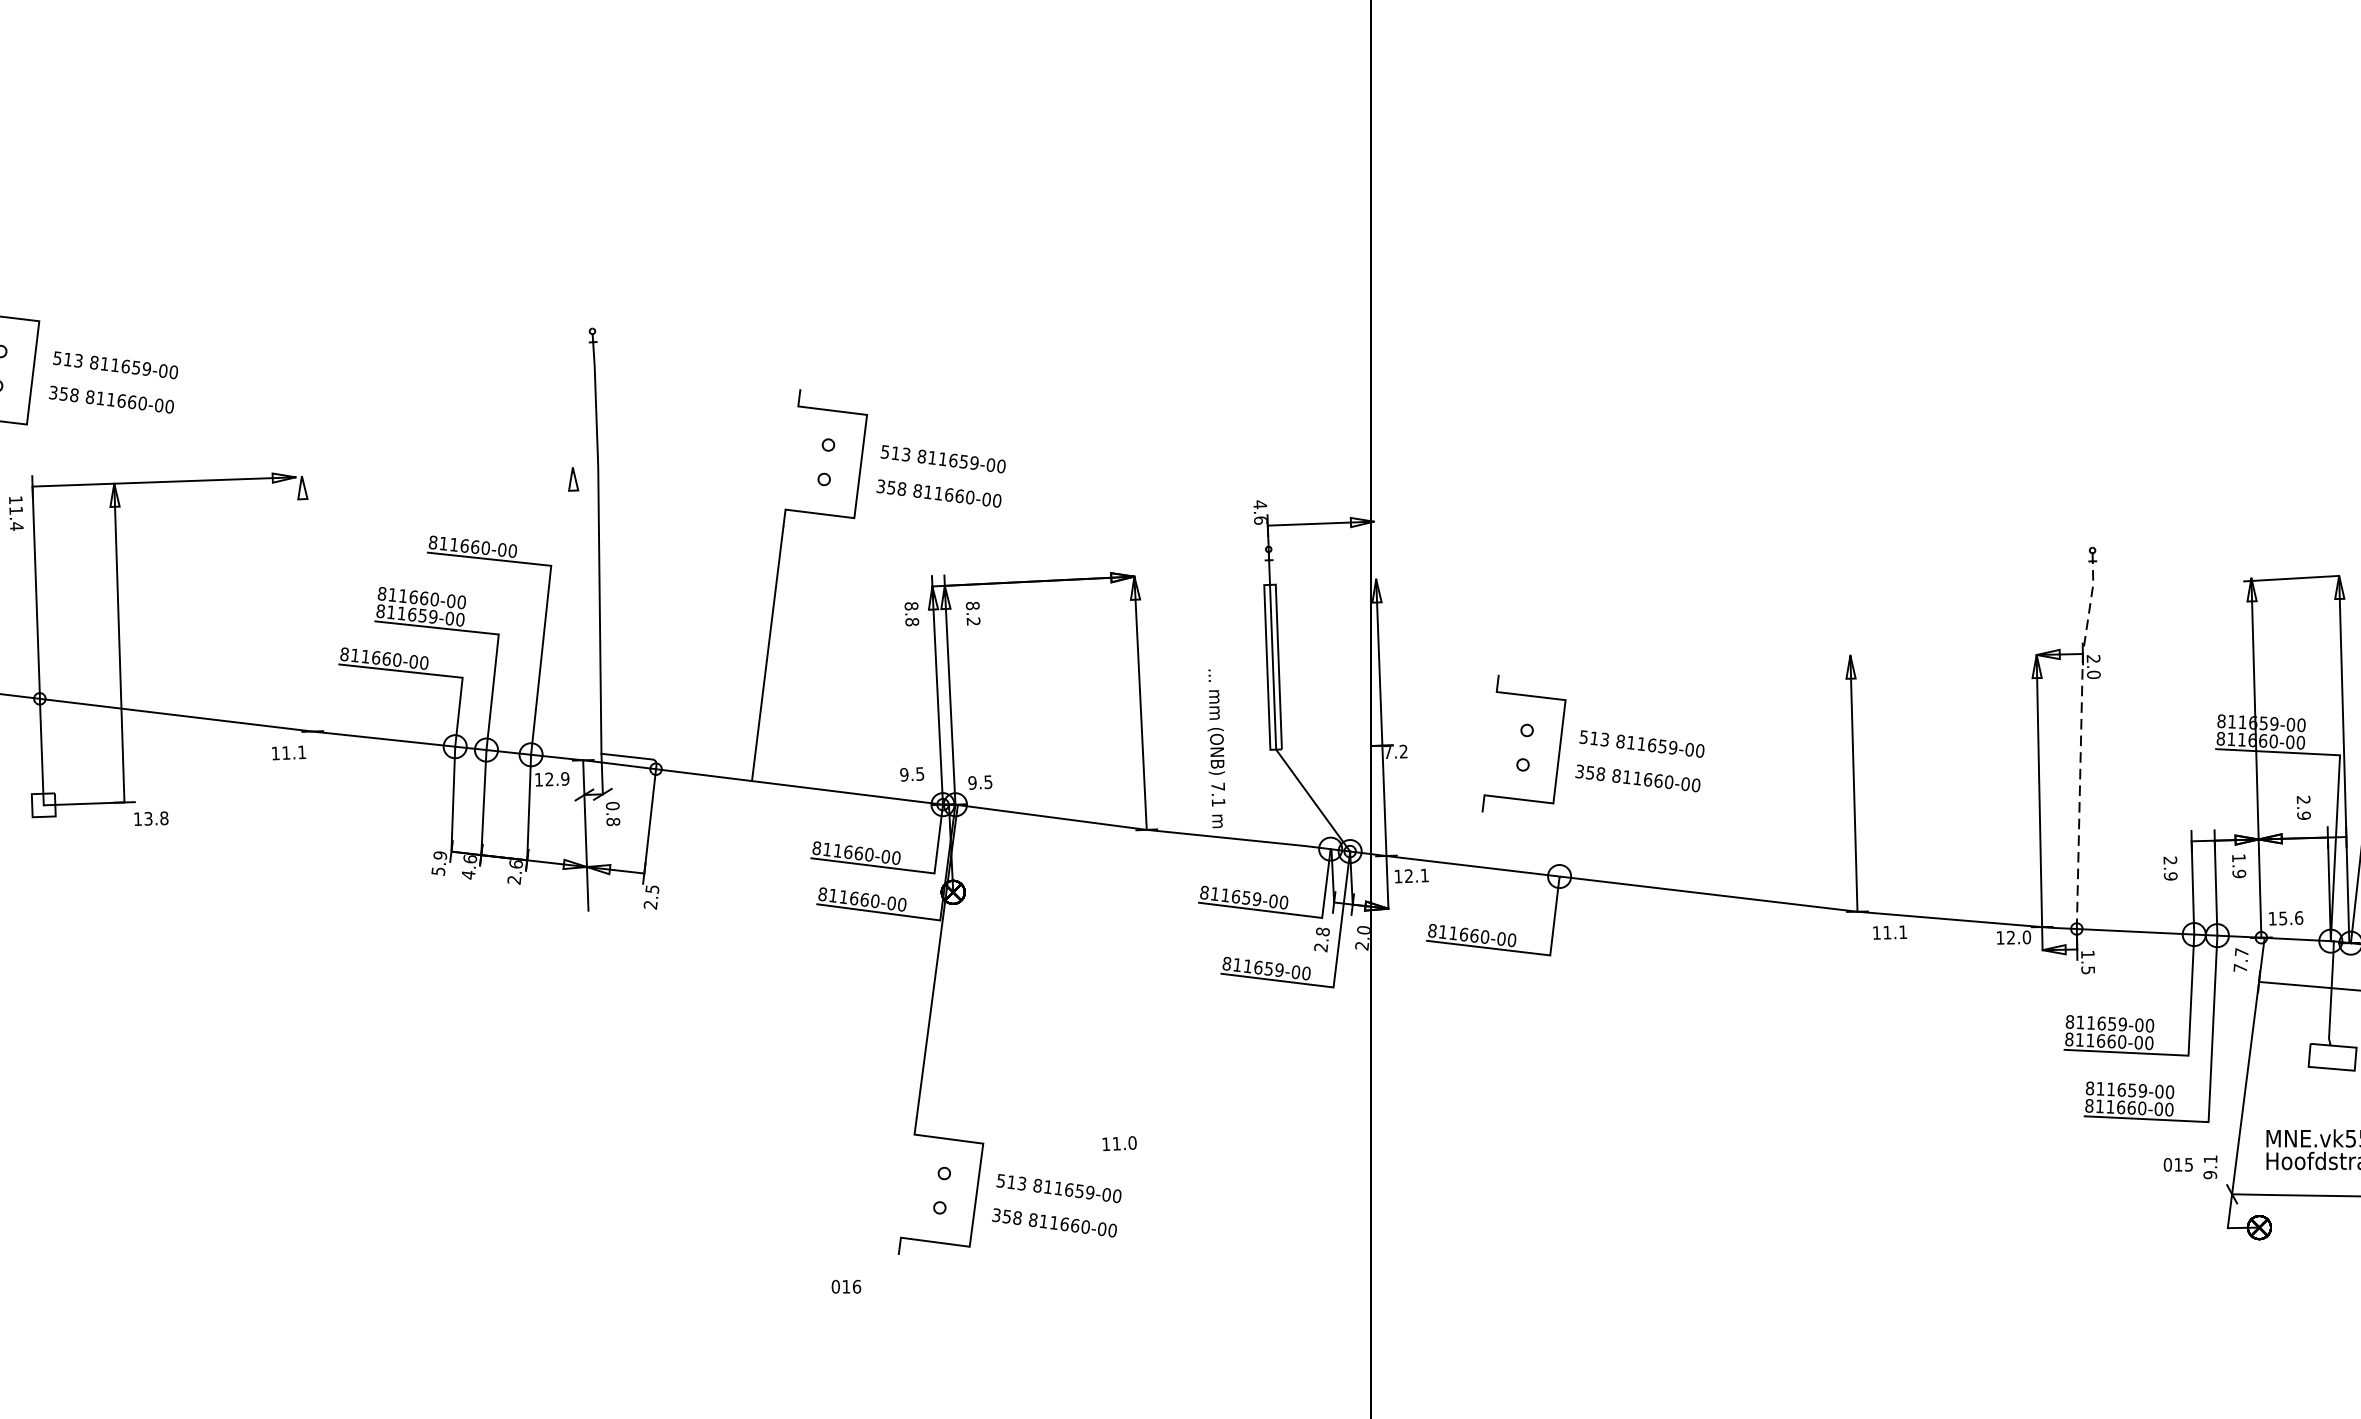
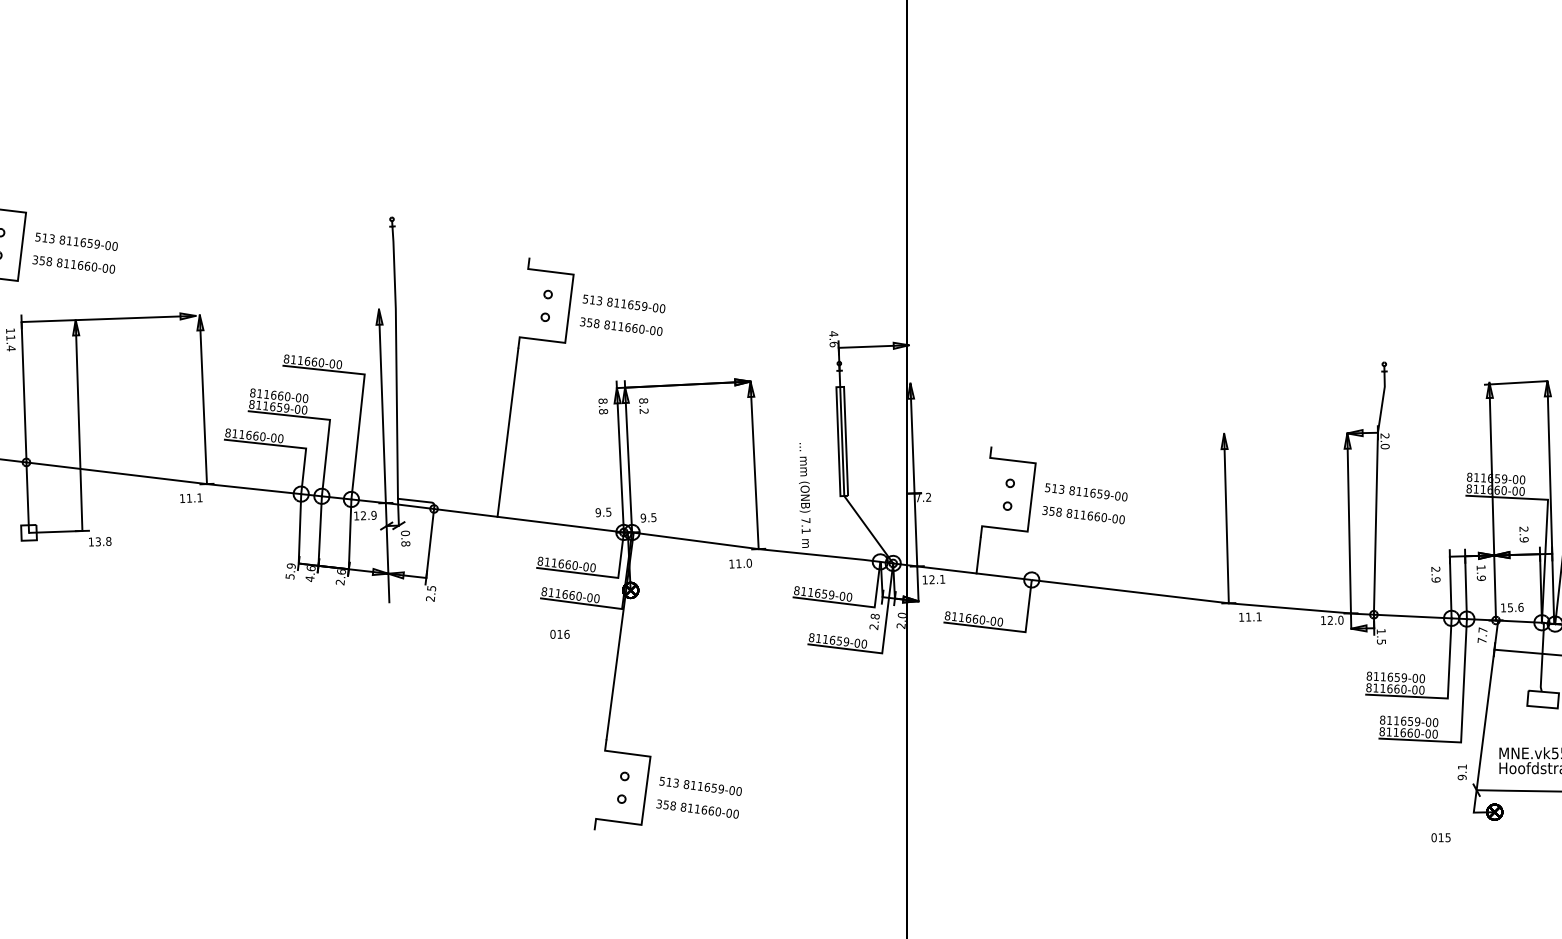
line: (305, 603) -> (202, 399), added
line: (578, 614) -> (382, 406), added
line: (2080, 741) -> (1376, 490), dashed -> solid
line: (1479, 839) -> (978, 555), added
text: (1119, 1143) -> (740, 563), moved
text: (2177, 1164) -> (1440, 837), moved
text: (845, 1285) -> (559, 633), moved

